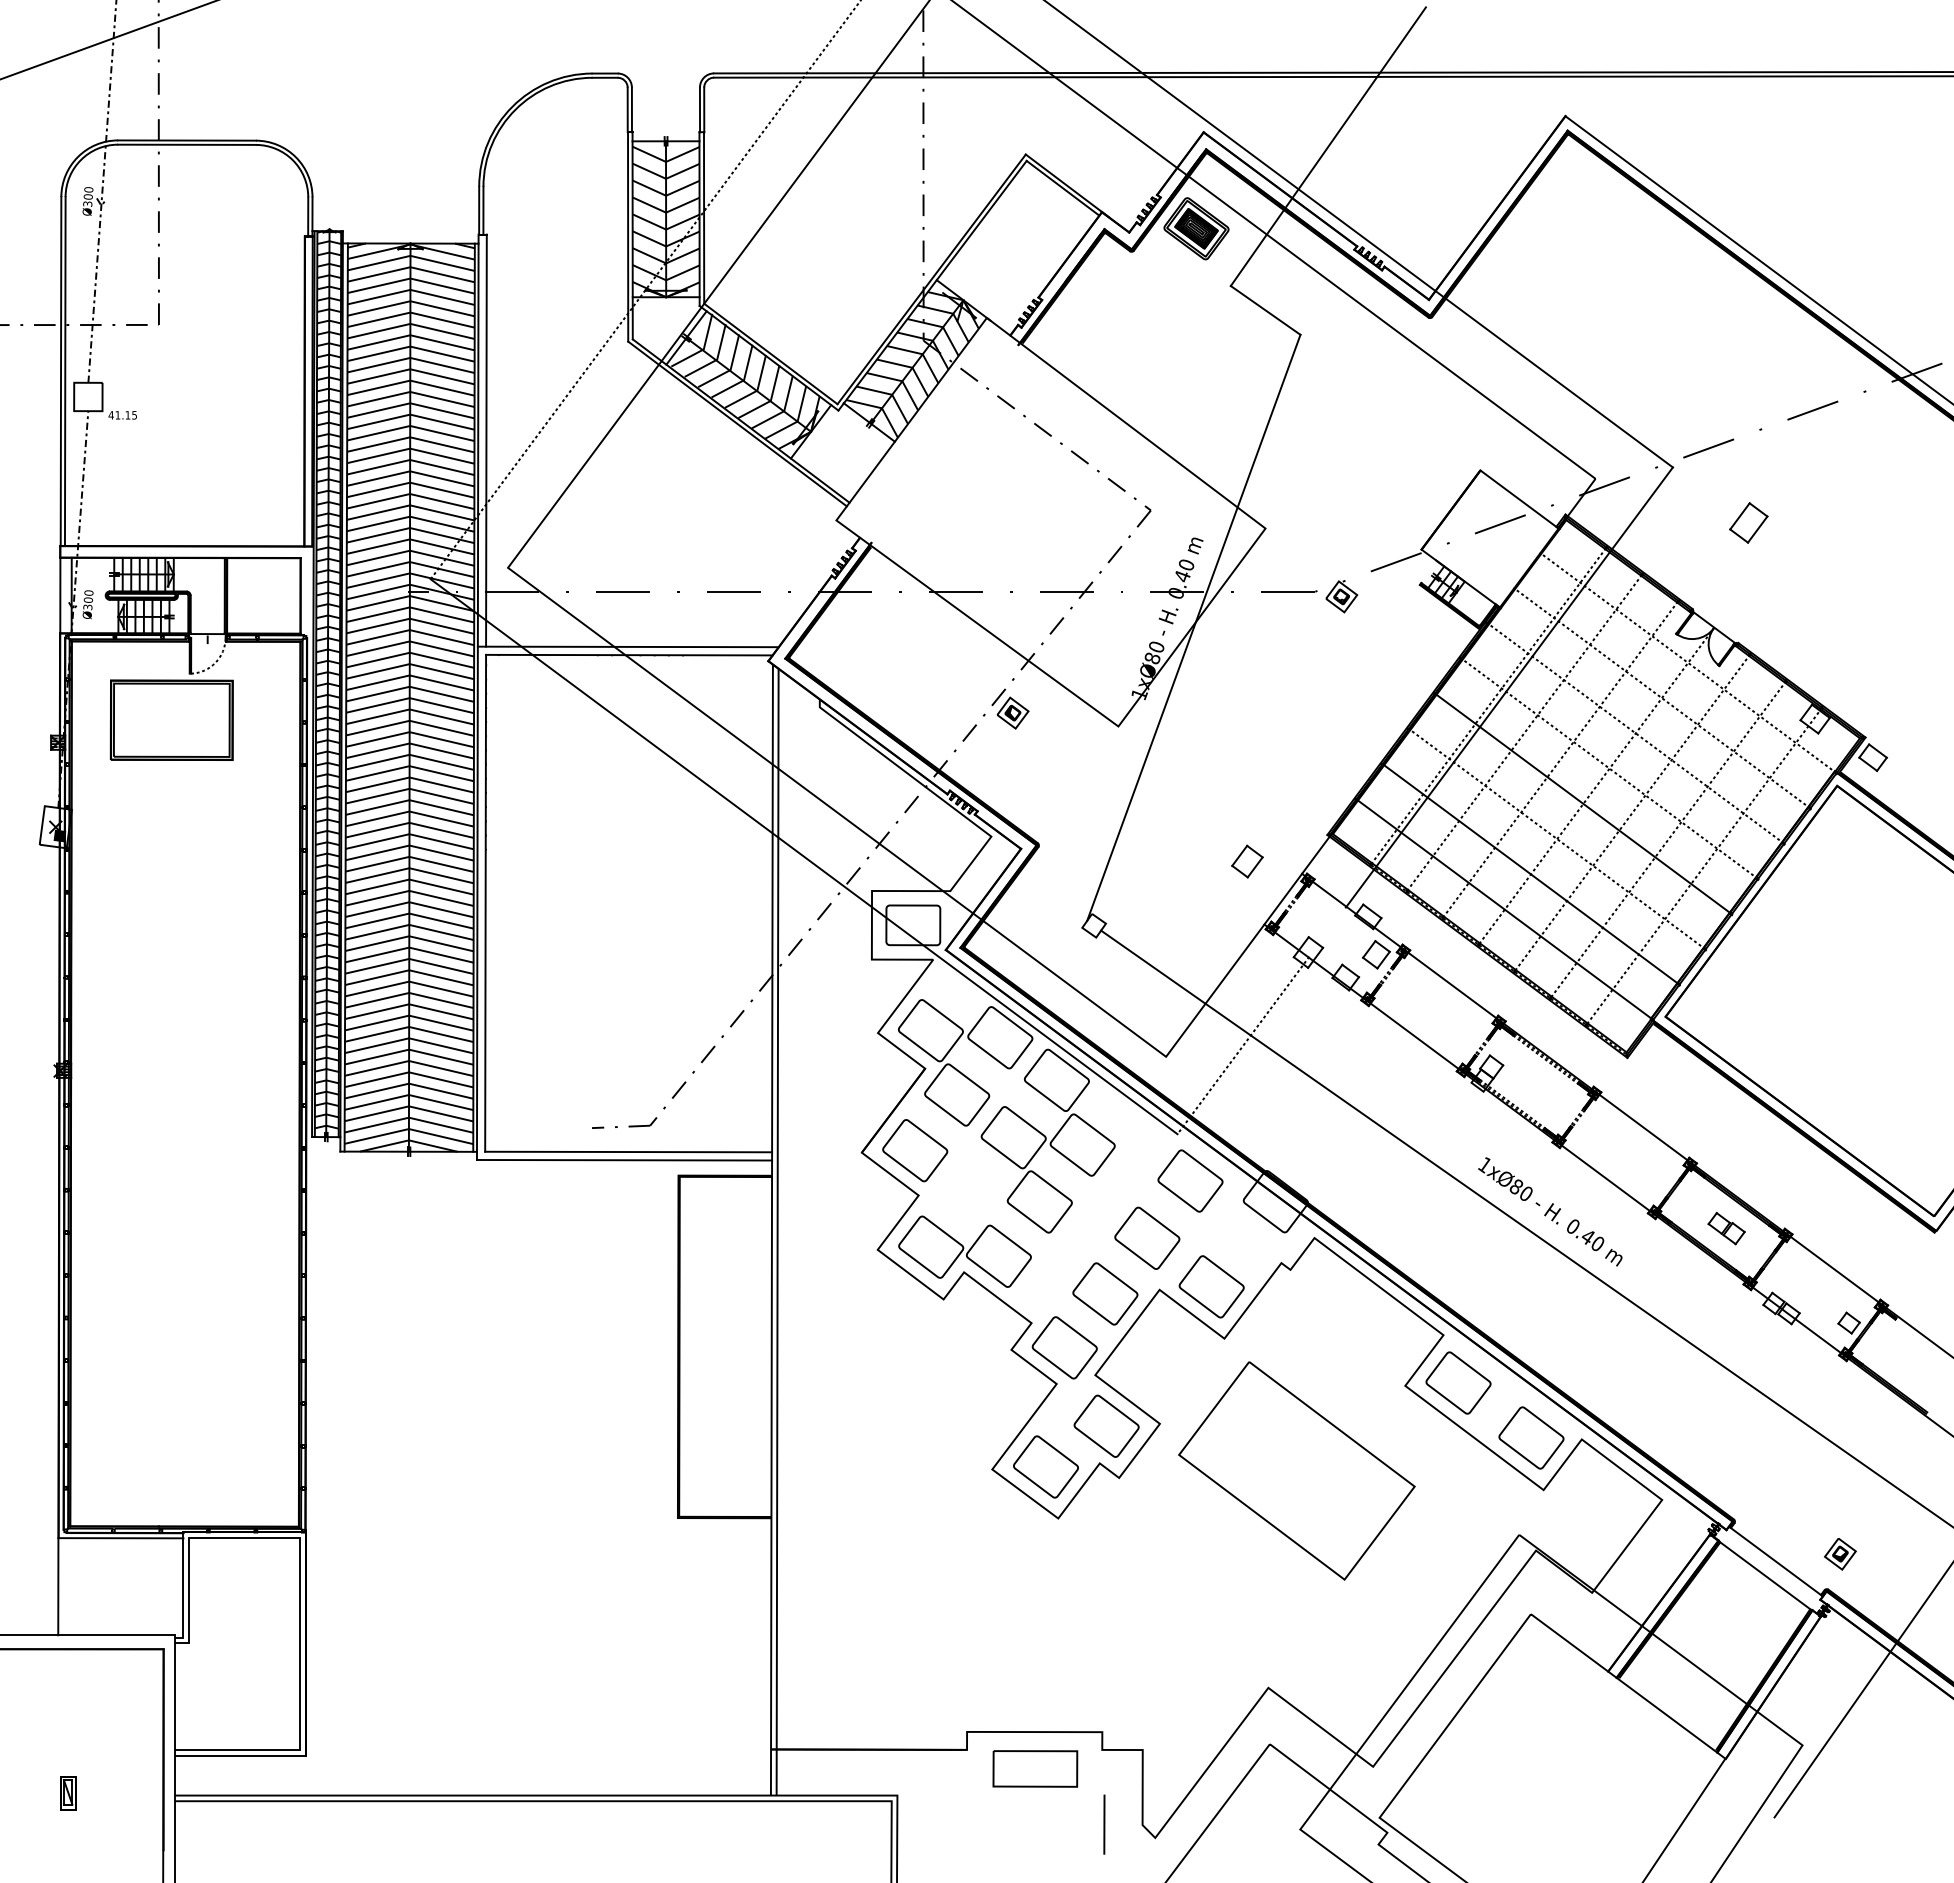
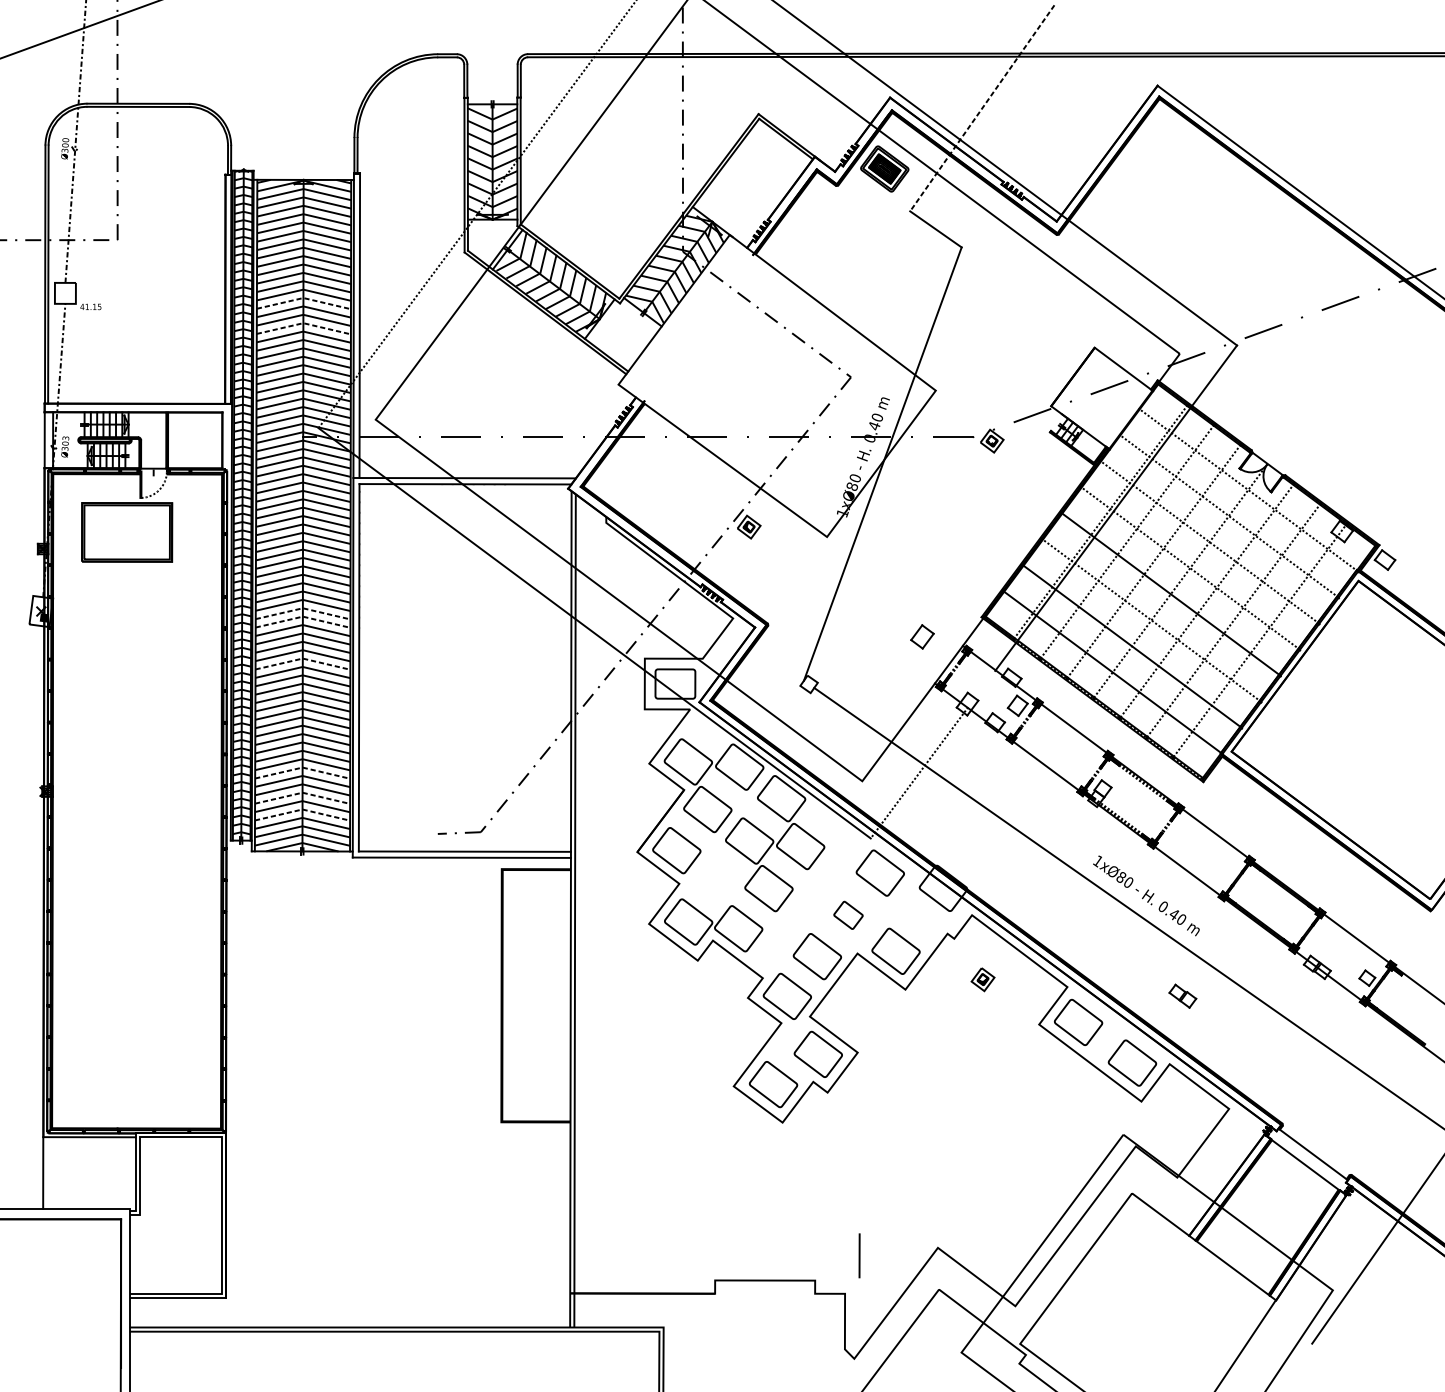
line: (1328, 147) -> (982, 108), solid -> dashed
line: (411, 403) -> (304, 298), solid -> dashed
line: (411, 437) -> (304, 323), solid -> dashed
part: (1748, 522) -> (1292, 386), removed
text: (88, 592) -> (65, 437), Ø300 -> Ø303
line: (409, 822) -> (302, 608), solid -> dashed
line: (409, 834) -> (302, 616), solid -> dashed
line: (409, 890) -> (302, 658), solid -> dashed
line: (409, 1038) -> (302, 767), solid -> dashed
line: (409, 1072) -> (302, 792), solid -> dashed
line: (409, 1095) -> (302, 809), solid -> dashed
part: (1726, 1228) -> (1182, 996), moved
part: (1147, 1237) -> (848, 914), size x0.6
part: (1296, 1470) -> (958, 1087), removed
part: (1840, 1554) -> (983, 979), moved
part: (1035, 1768) -> (765, 1307), removed
part: (68, 1793) -> (50, 1325), removed
line: (1104, 1824) -> (859, 1255), moved

